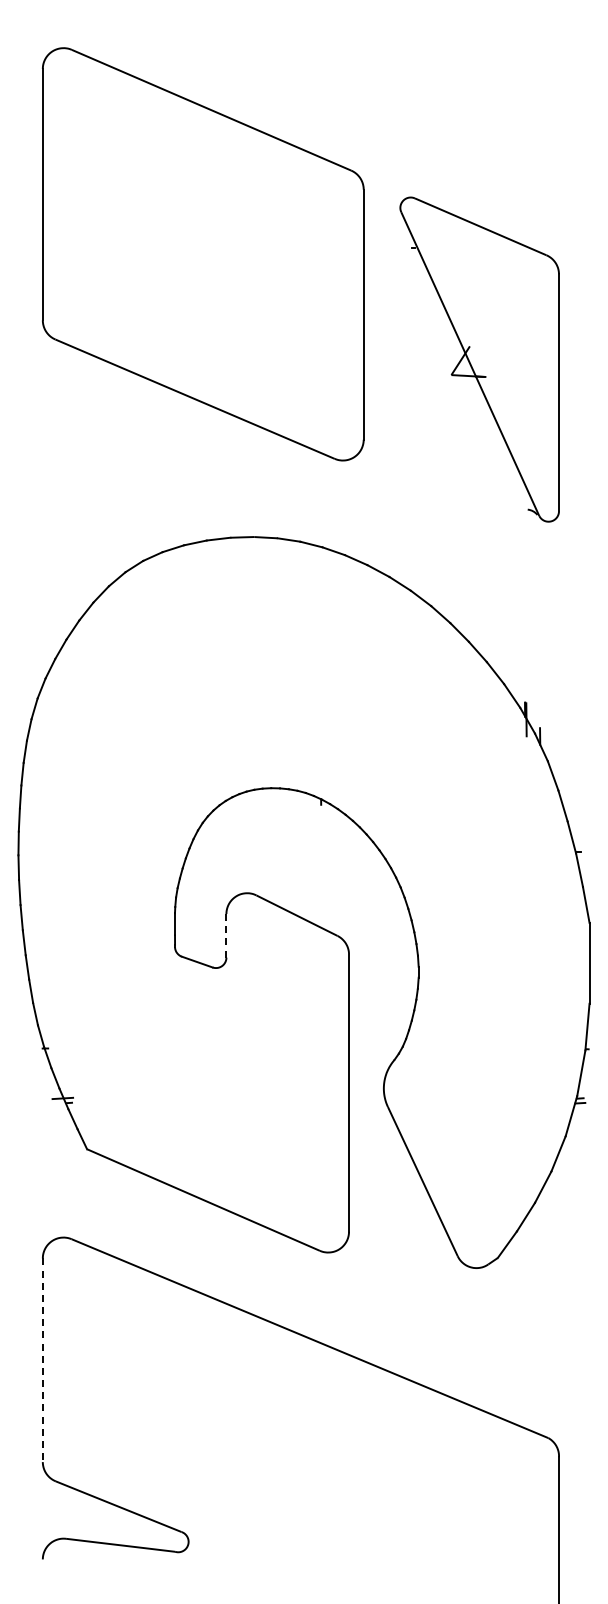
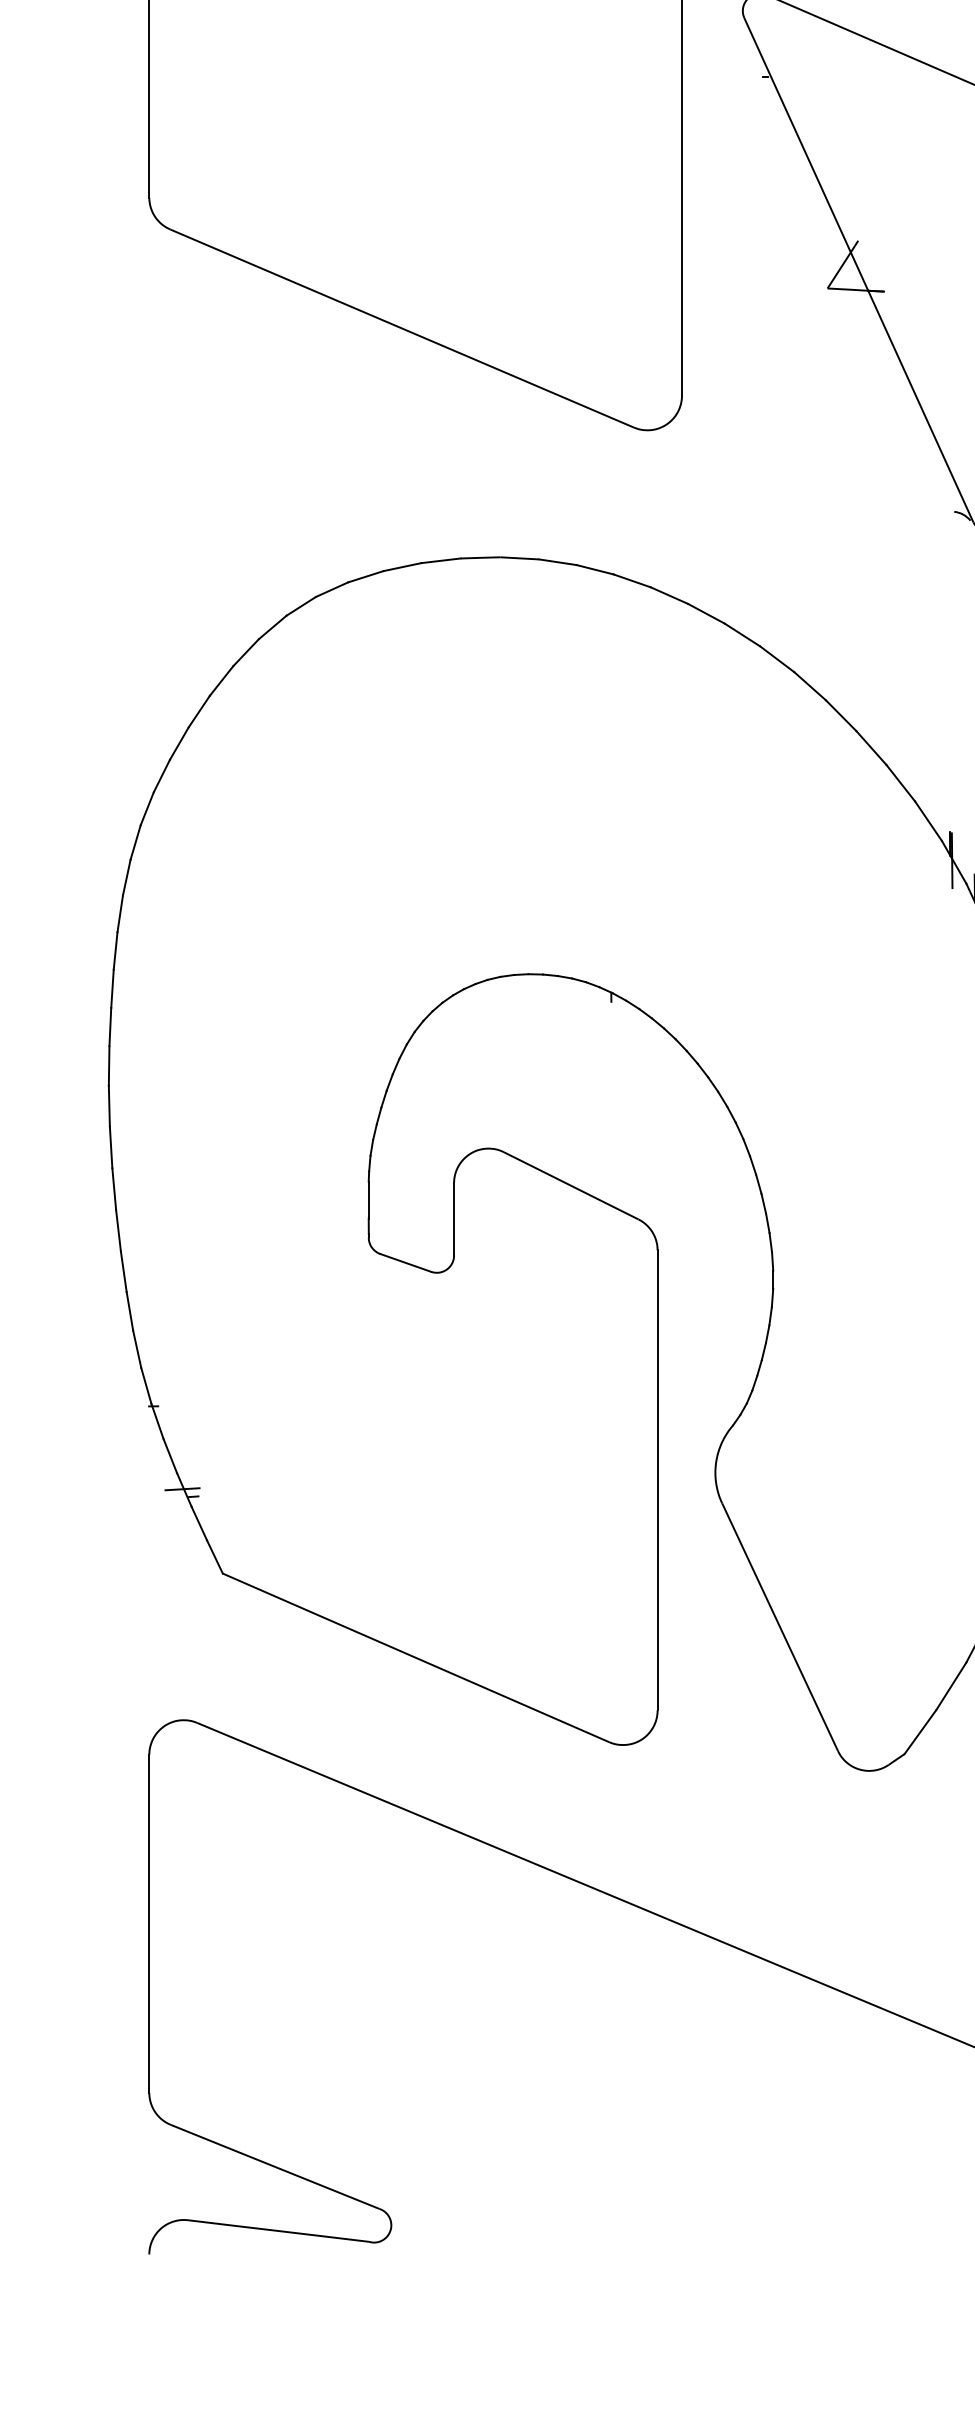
line: (226, 935) -> (454, 1218), dashed -> solid
line: (42, 1360) -> (148, 1924), dashed -> solid

